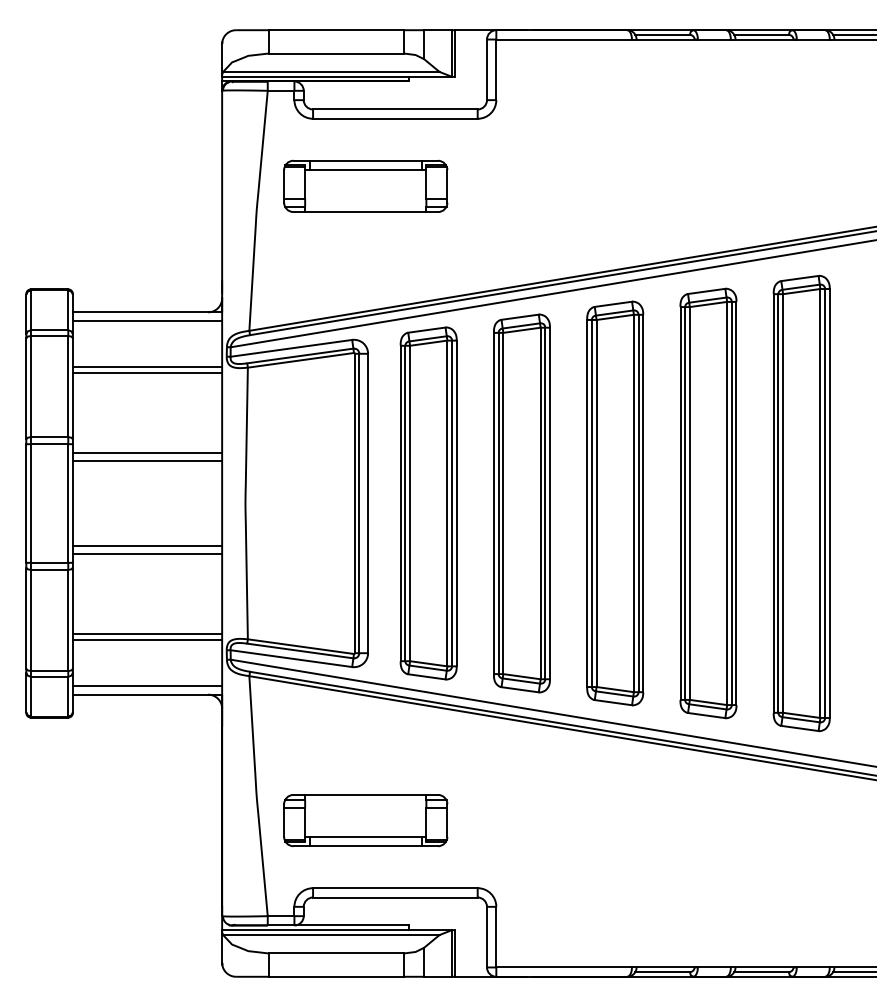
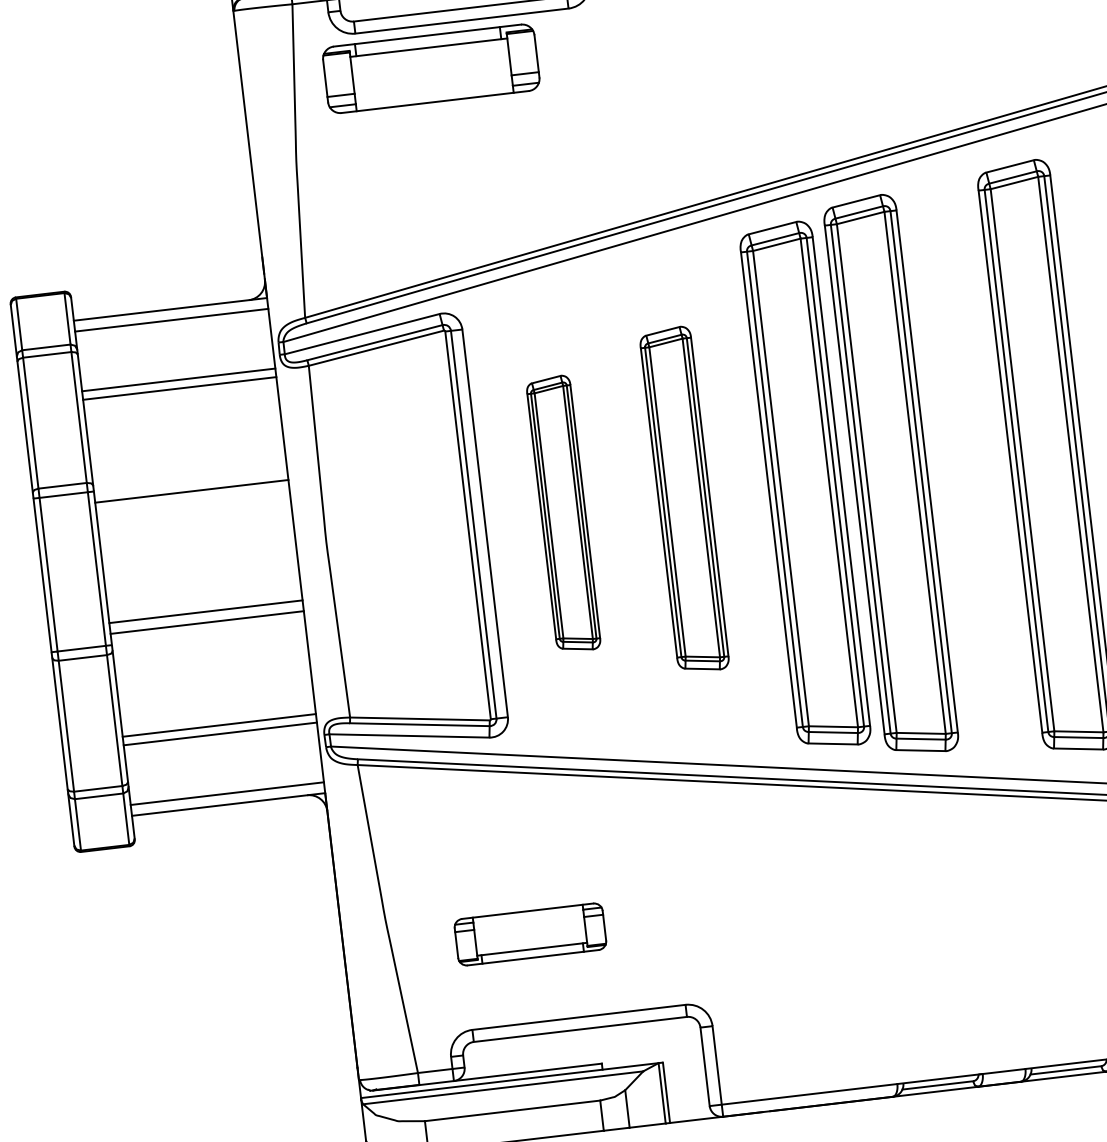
part: (365, 185) -> (430, 67), moved
line: (147, 461) -> (193, 502), removed
part: (428, 503) -> (563, 514), size x0.6
part: (521, 503) -> (683, 500), size x0.7
part: (708, 503) -> (890, 475), moved
part: (365, 820) -> (529, 934), size x0.7

